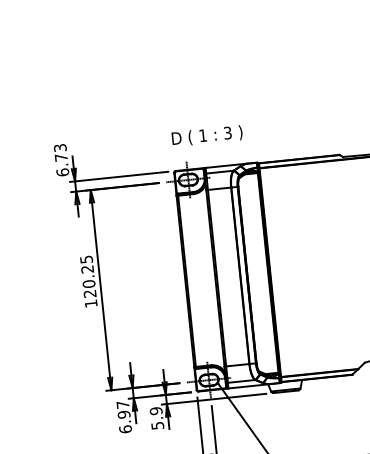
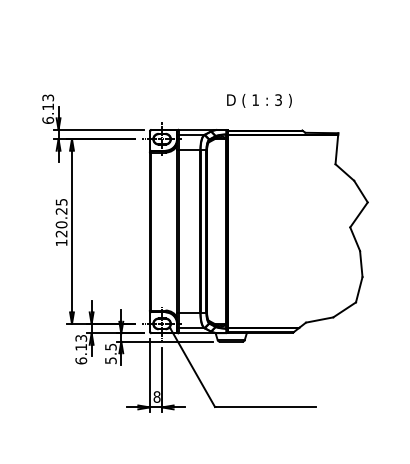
text: (207, 135) -> (259, 100), moved
text: (60, 157) -> (47, 106), 6.73 -> 6.13
text: (123, 409) -> (81, 342), 6.97 -> 6.13
text: (155, 410) -> (110, 346), 5.9 -> 5.5

